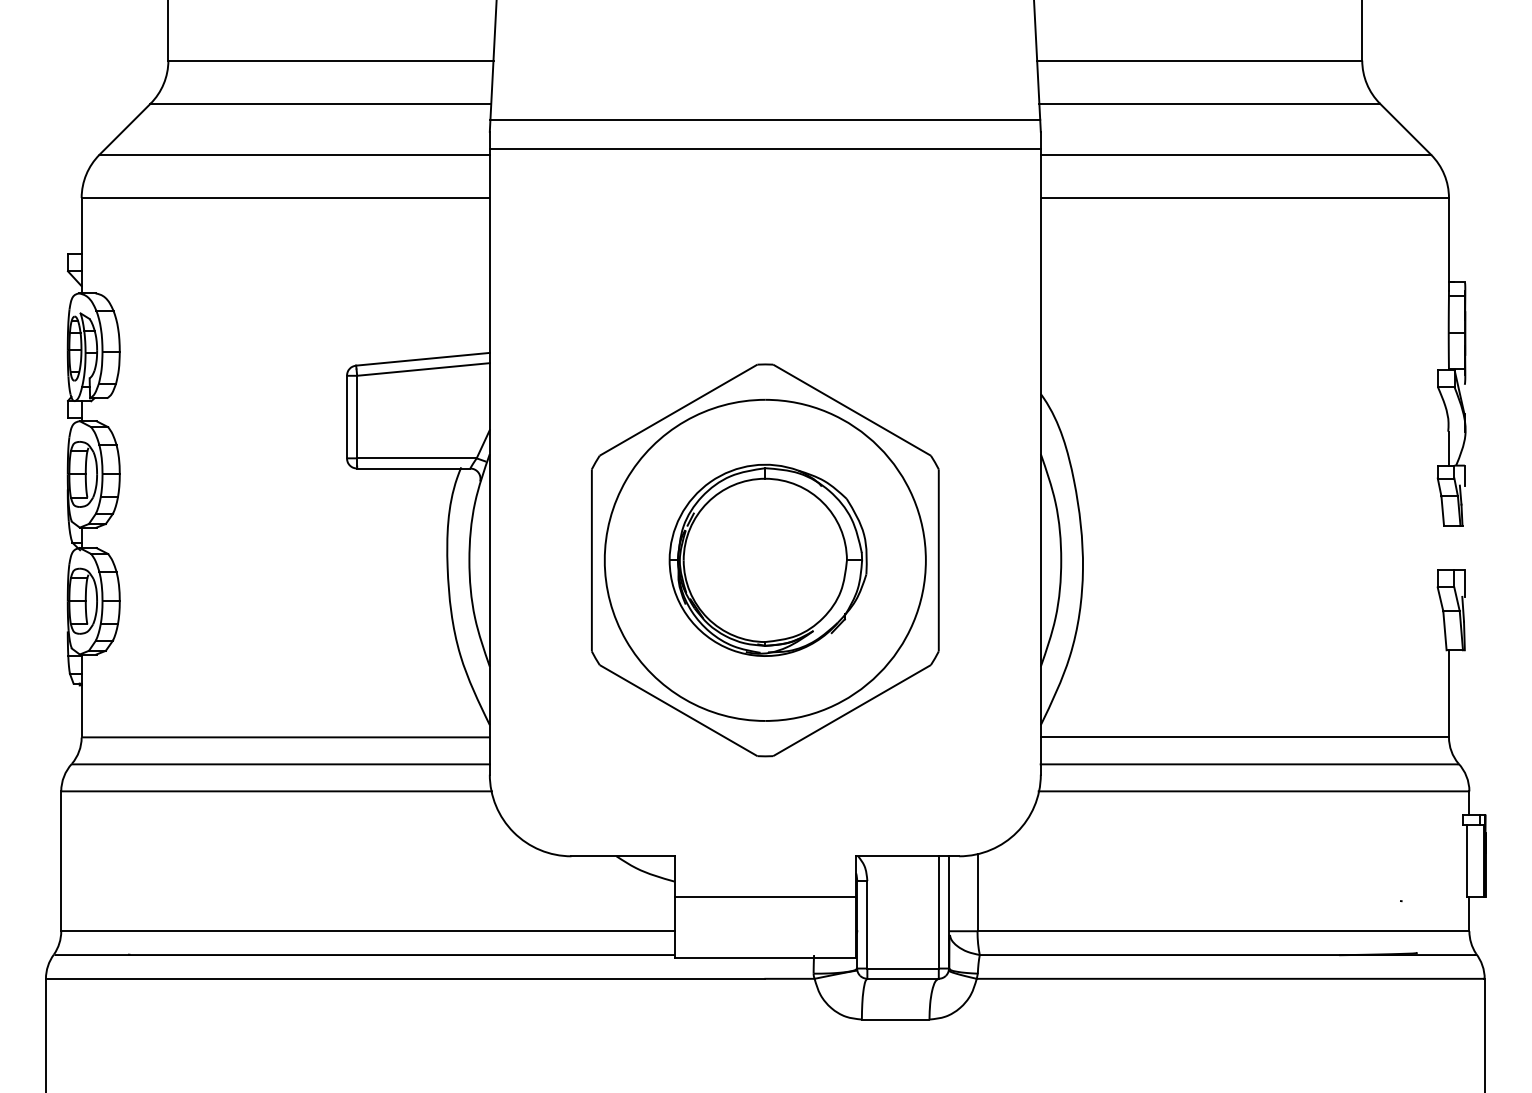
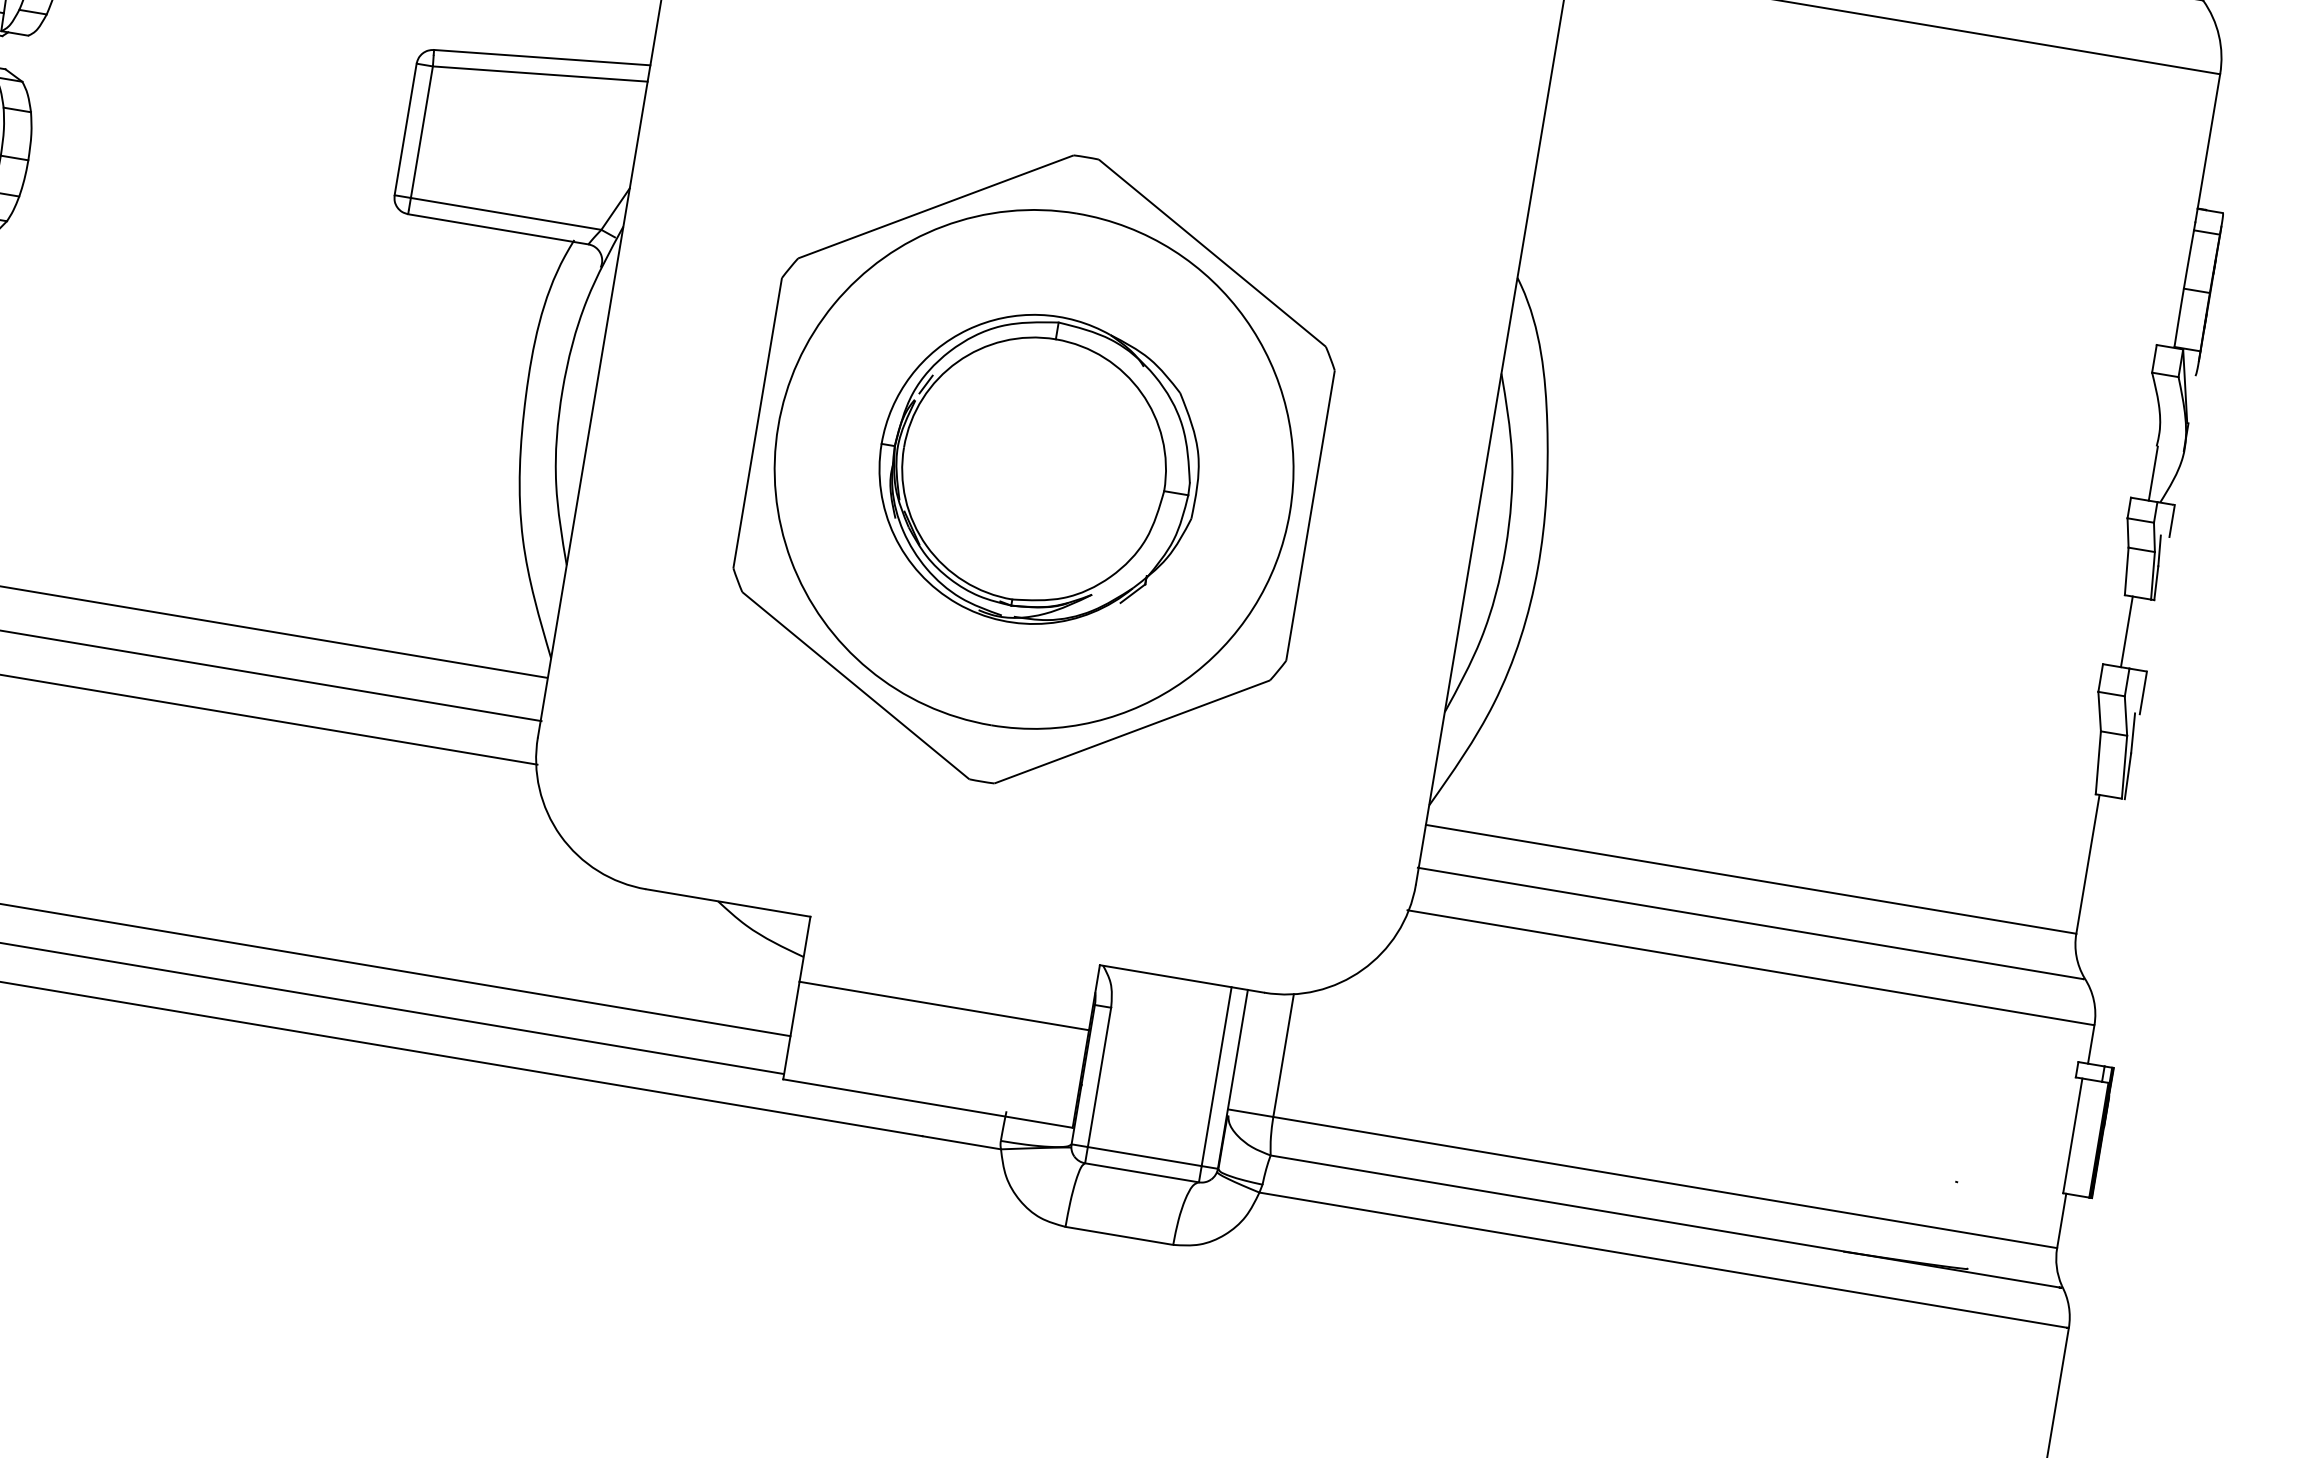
line: (1448, 547) -> (2126, 631), added

